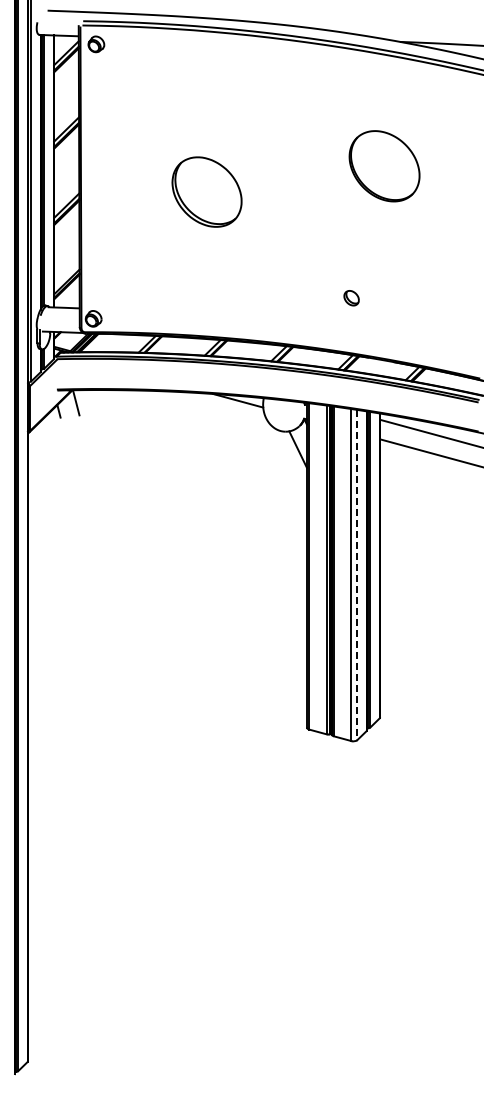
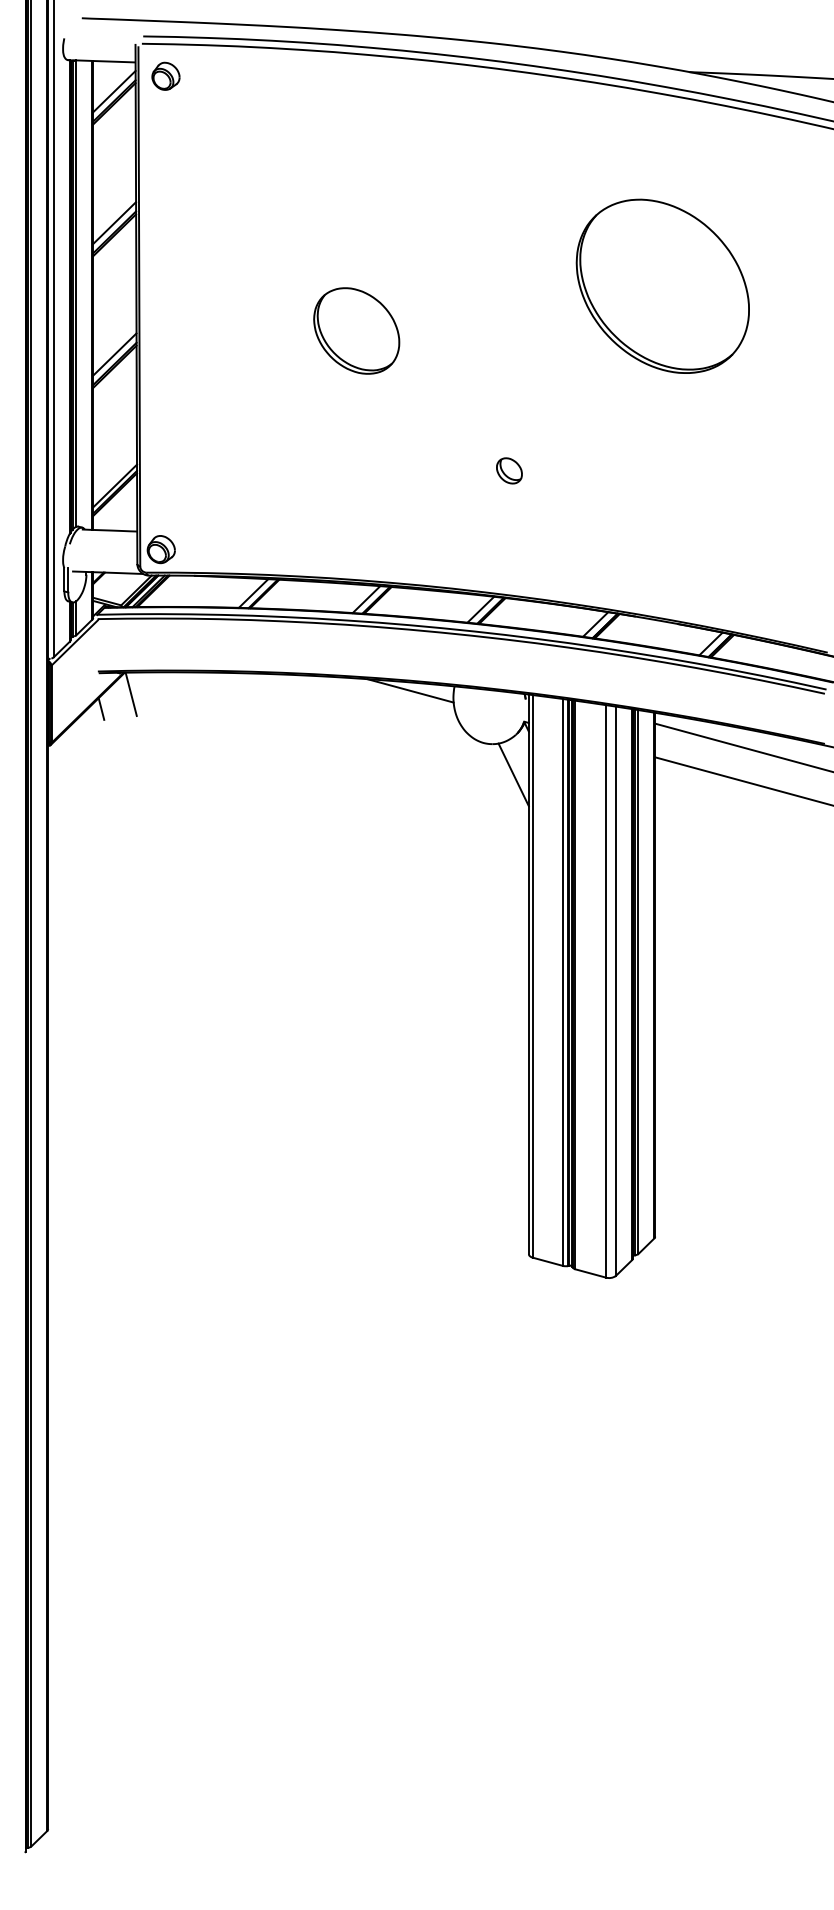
part: (384, 166) -> (662, 286), size x1.43
part: (206, 191) -> (355, 330), size x0.71
part: (351, 298) -> (509, 471), moved
line: (357, 575) -> (616, 992), dashed -> solid

